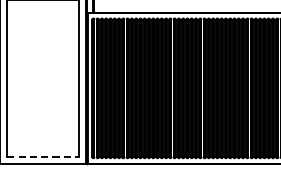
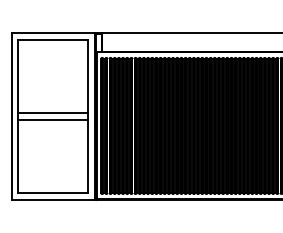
line: (43, 75) -> (53, 113), added
line: (43, 81) -> (53, 119), added
line: (43, 157) -> (53, 193), dashed -> solid

